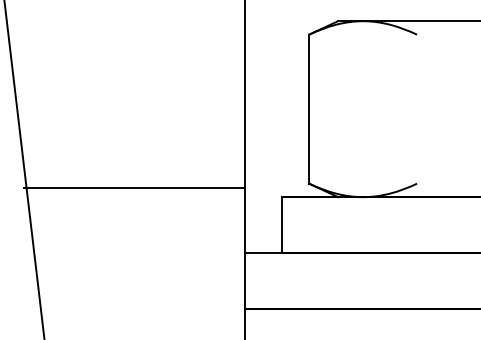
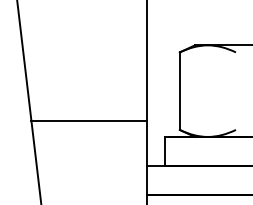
line: (133, 188) -> (88, 121), moved

